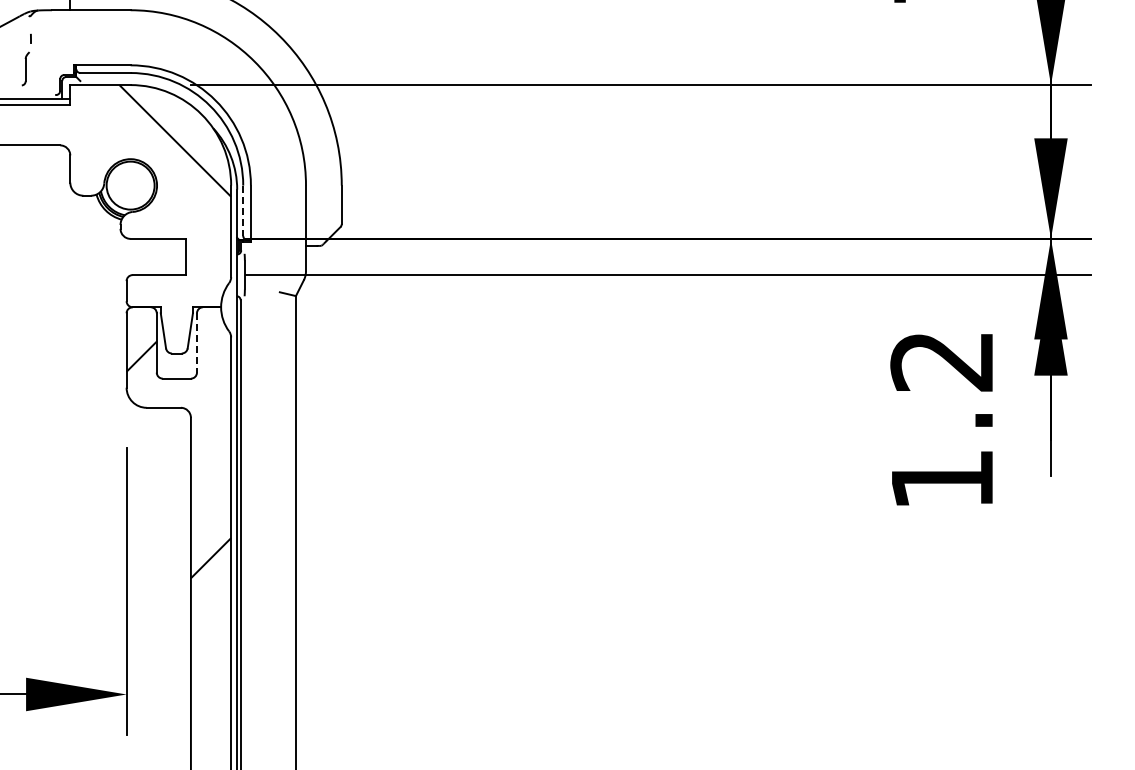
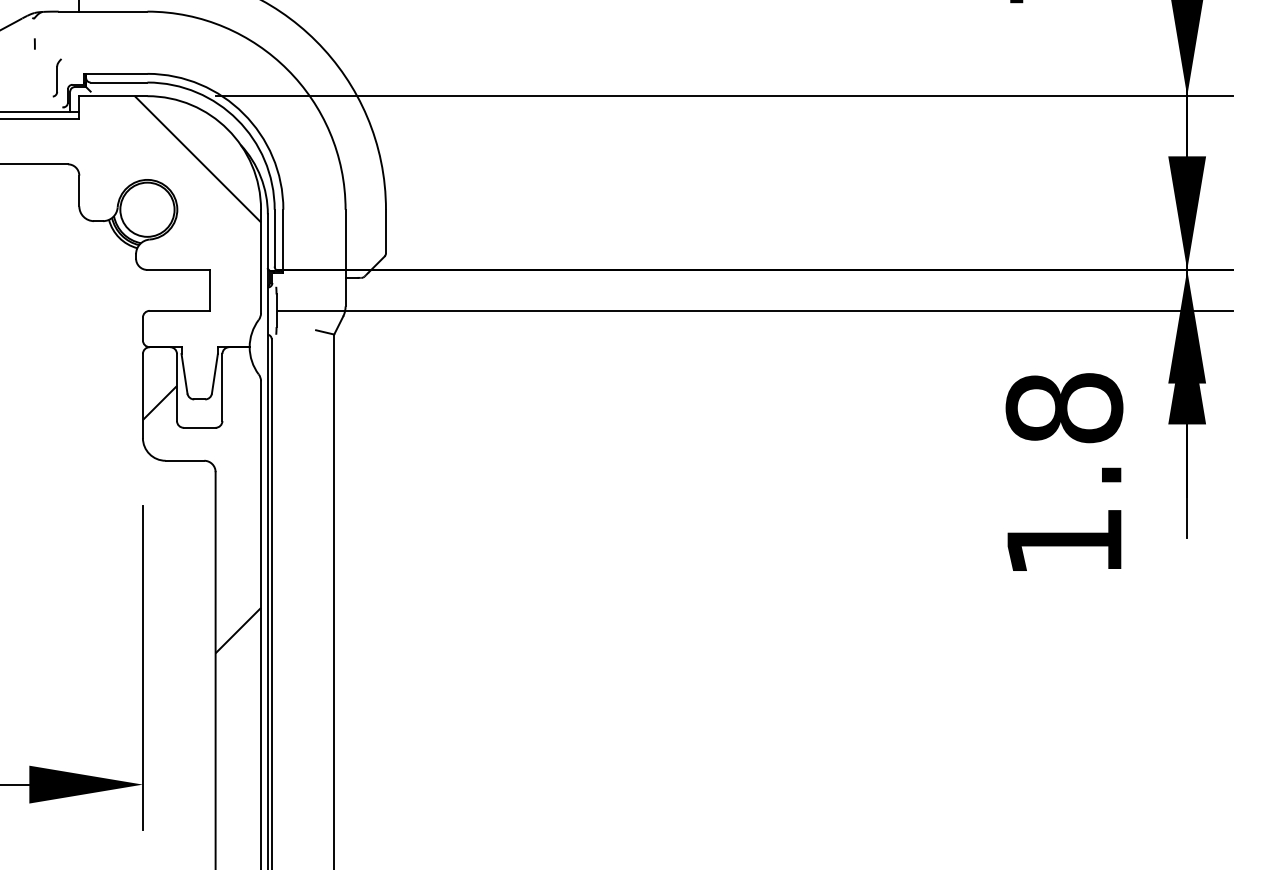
part: (25, 68) -> (56, 77), moved
line: (243, 211) -> (274, 238), dashed -> solid
line: (196, 342) -> (221, 386), dashed -> solid
text: (942, 361) -> (1064, 408), 1.2 -> 1.8

